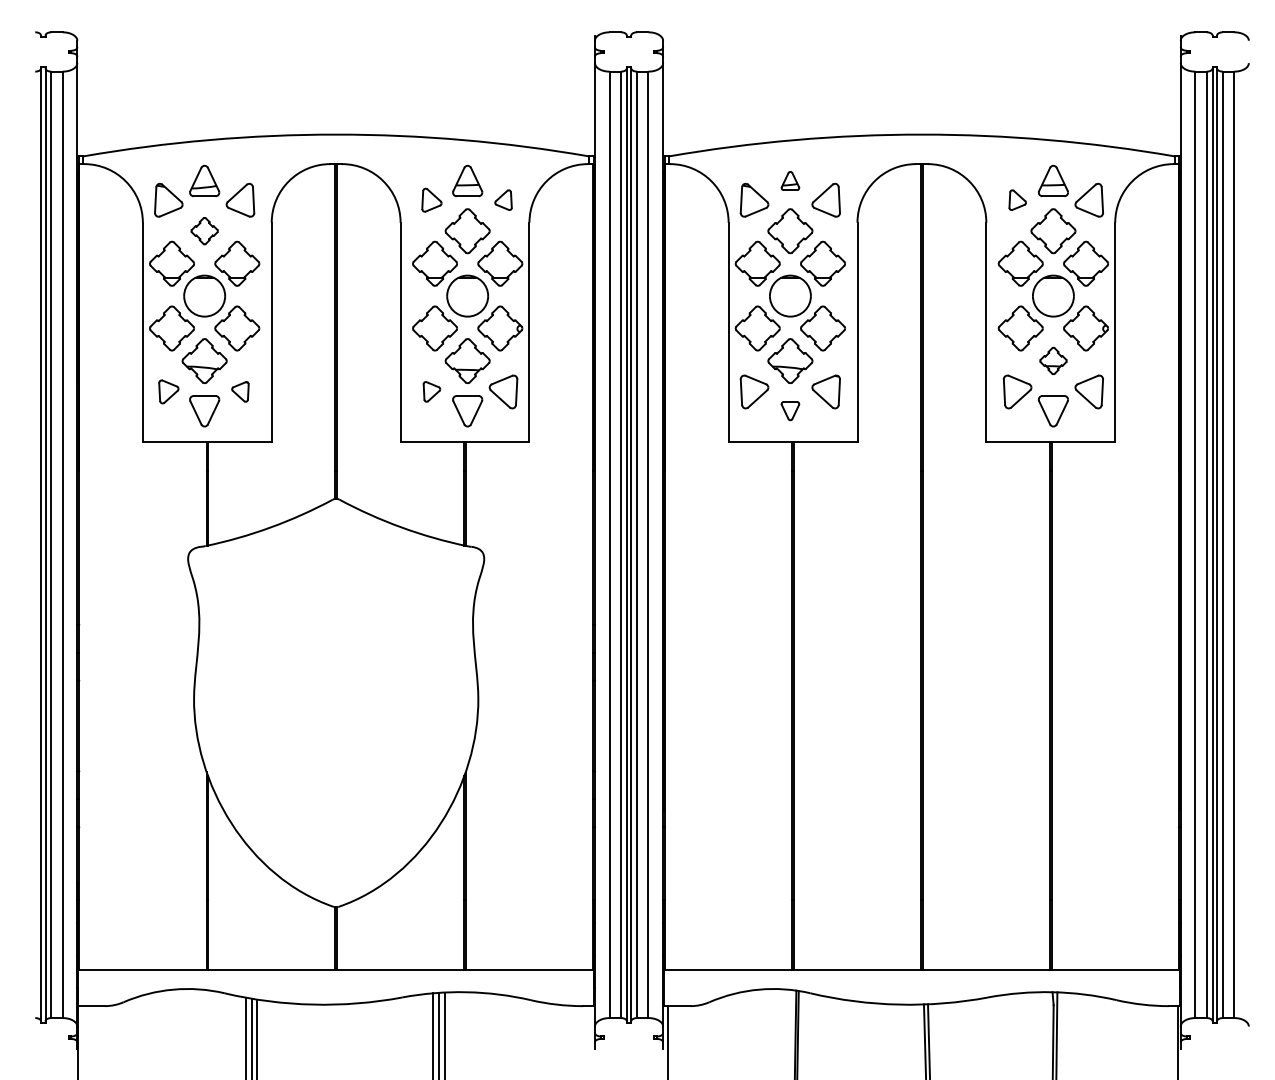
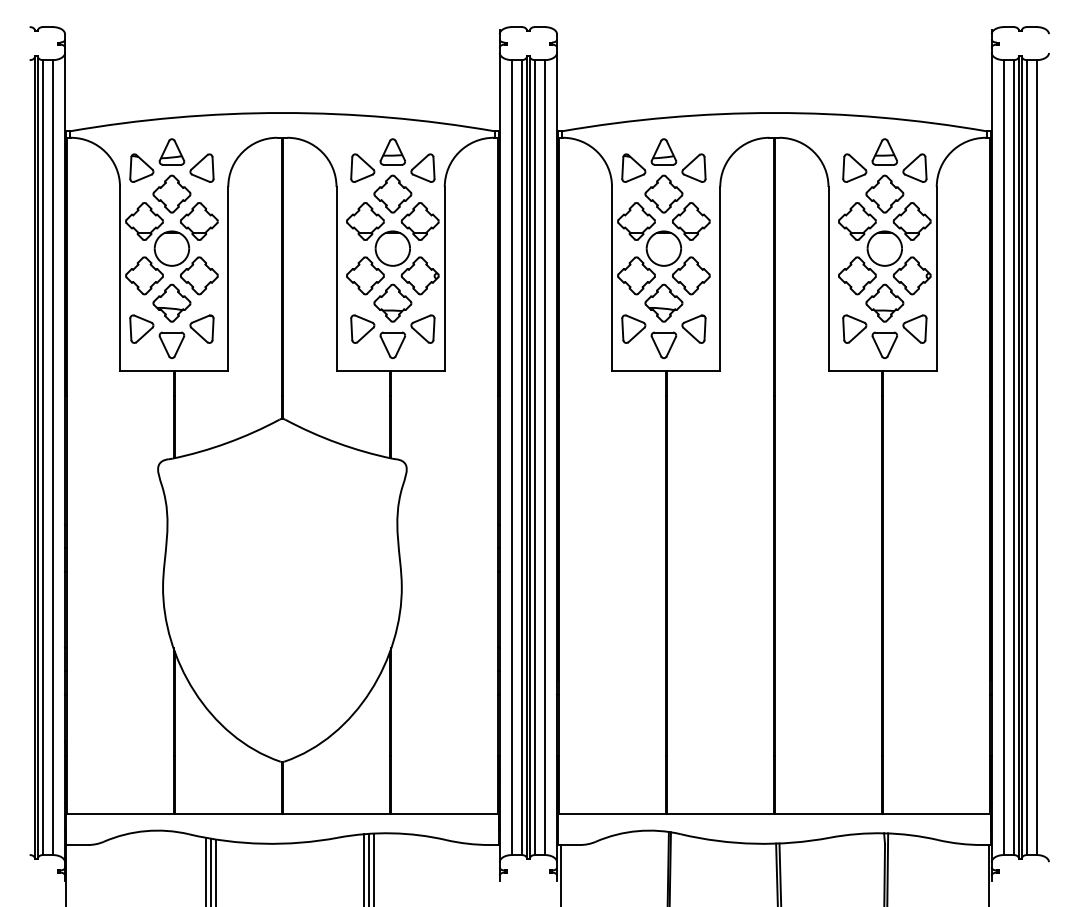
part: (789, 180) -> (663, 151), size x1.67
part: (431, 199) -> (362, 167), size x1.43
part: (502, 199) -> (422, 167), size x1.67
part: (1017, 199) -> (854, 167), size x1.67
part: (204, 230) -> (171, 193), size x1.67
part: (1053, 360) -> (884, 302), size x1.67
part: (168, 391) -> (141, 328), size x1.43
part: (239, 391) -> (201, 328), size x1.67
part: (431, 391) -> (362, 328), size x1.67
part: (789, 410) -> (663, 344), size x1.67

